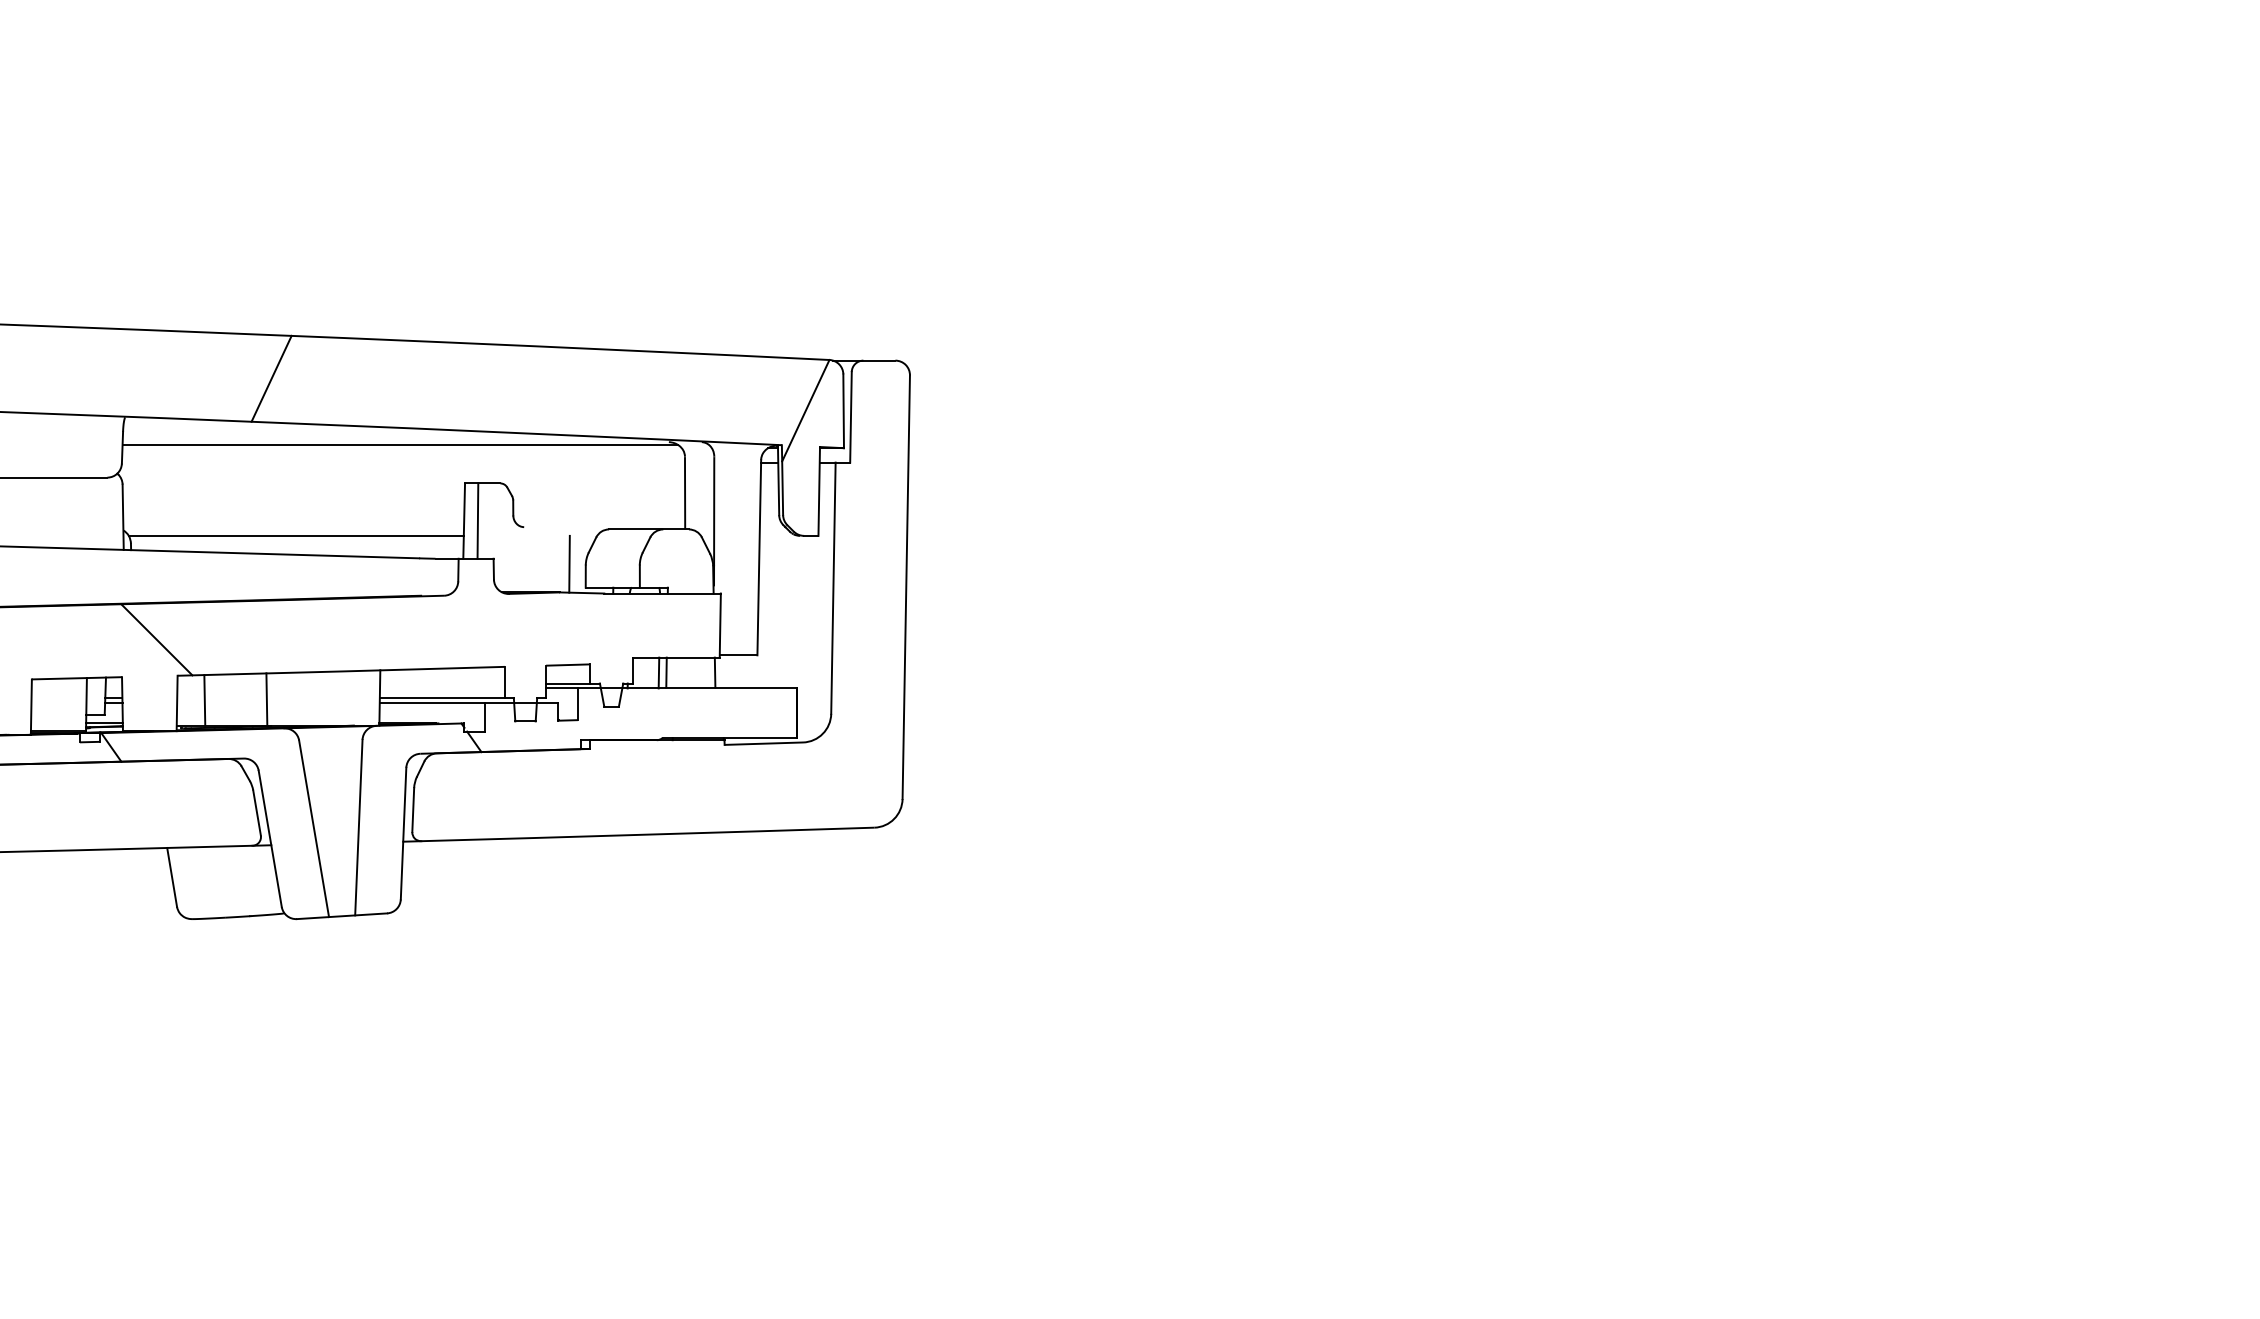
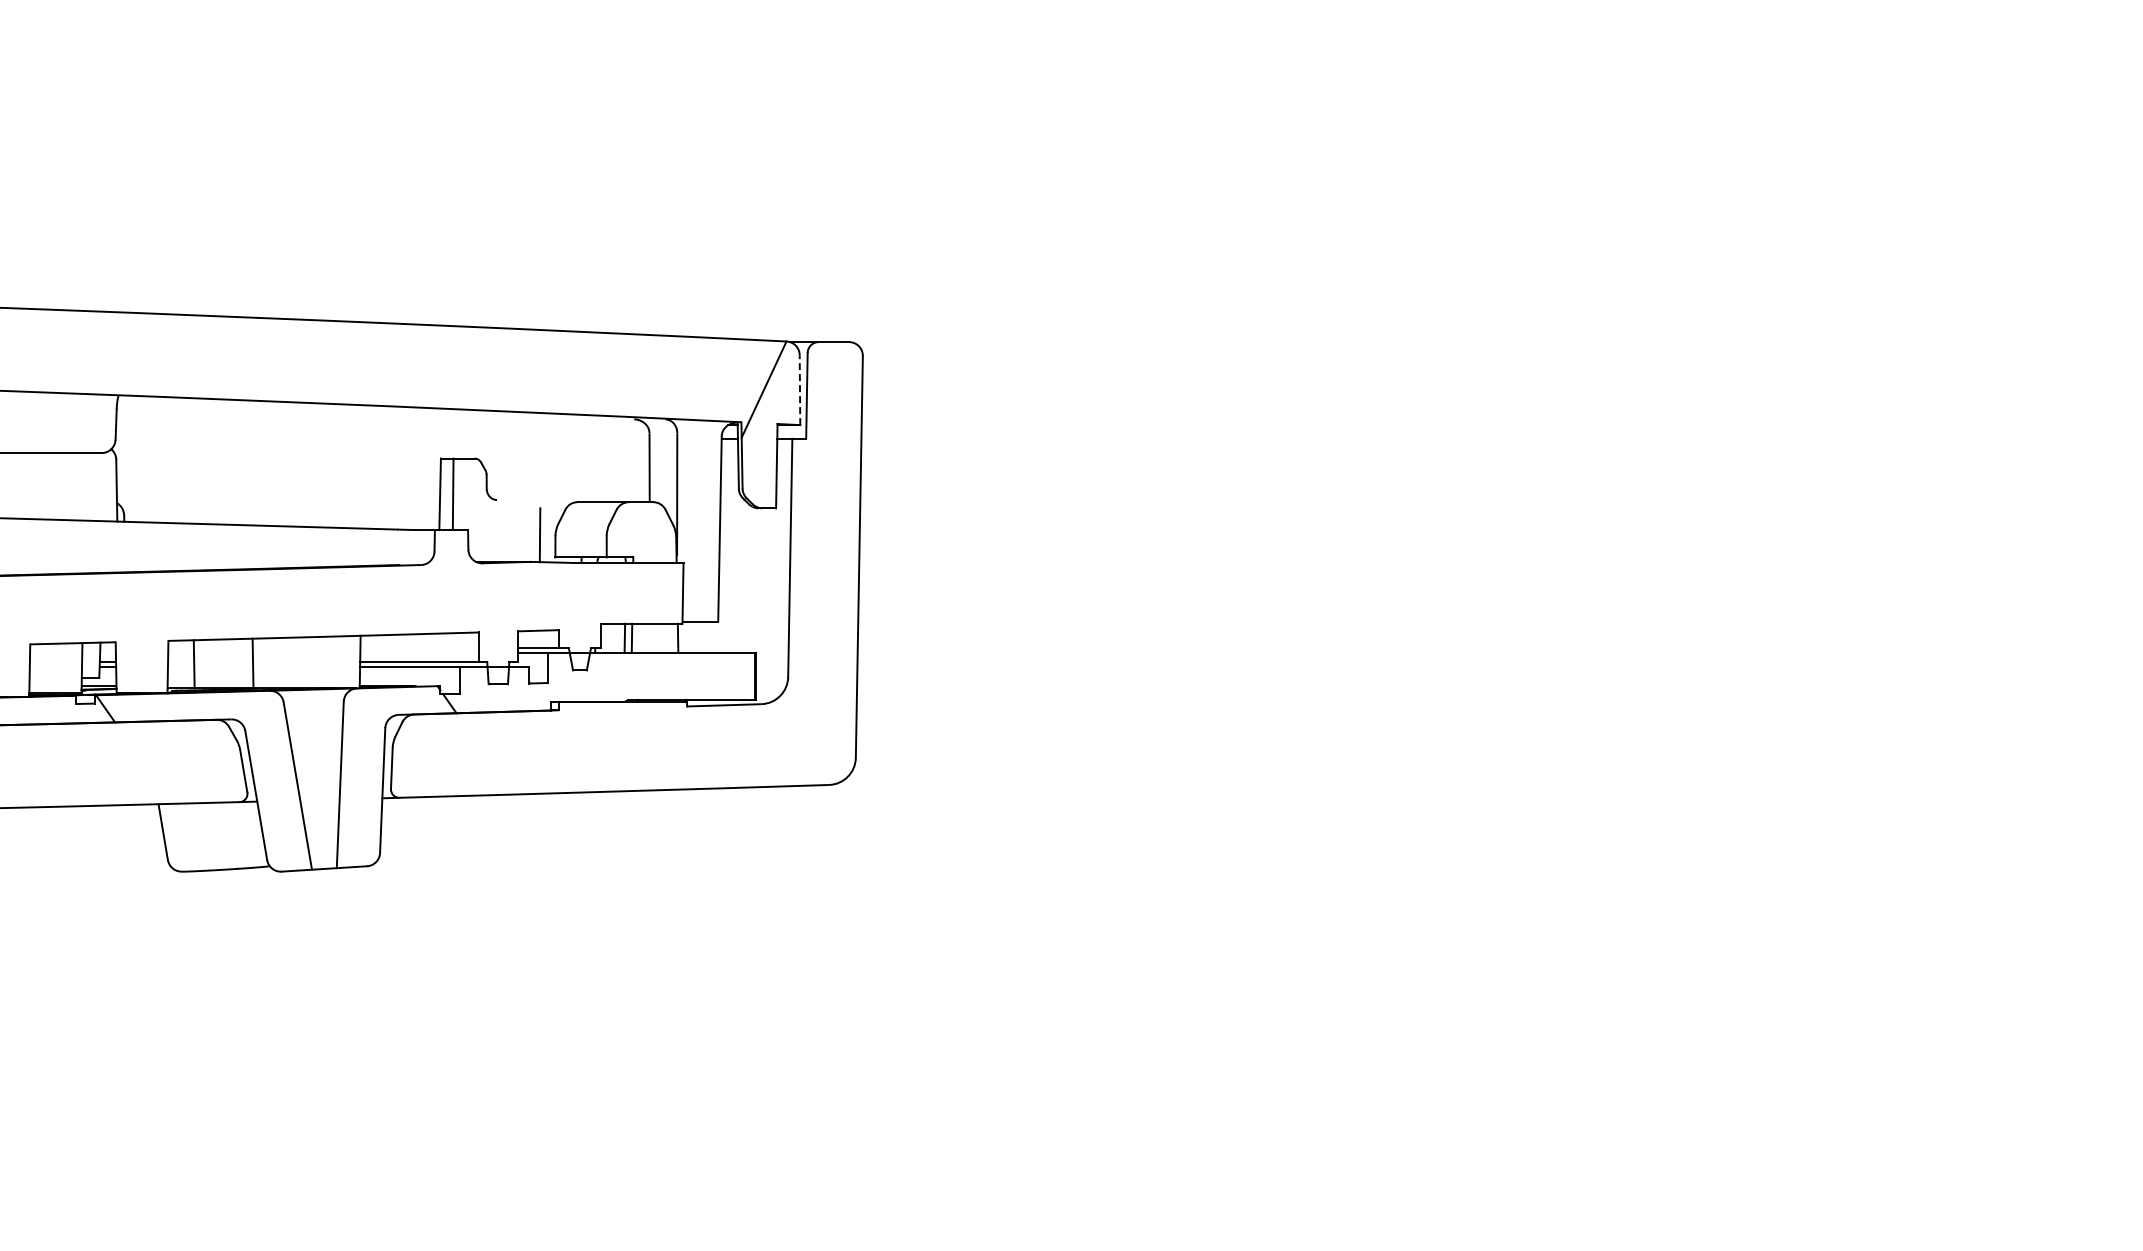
line: (271, 378) -> (257, 359), removed
line: (843, 411) -> (799, 390), solid -> dashed
line: (400, 445) -> (379, 422), removed
line: (295, 536) -> (280, 508), removed
line: (156, 639) -> (148, 606), removed

